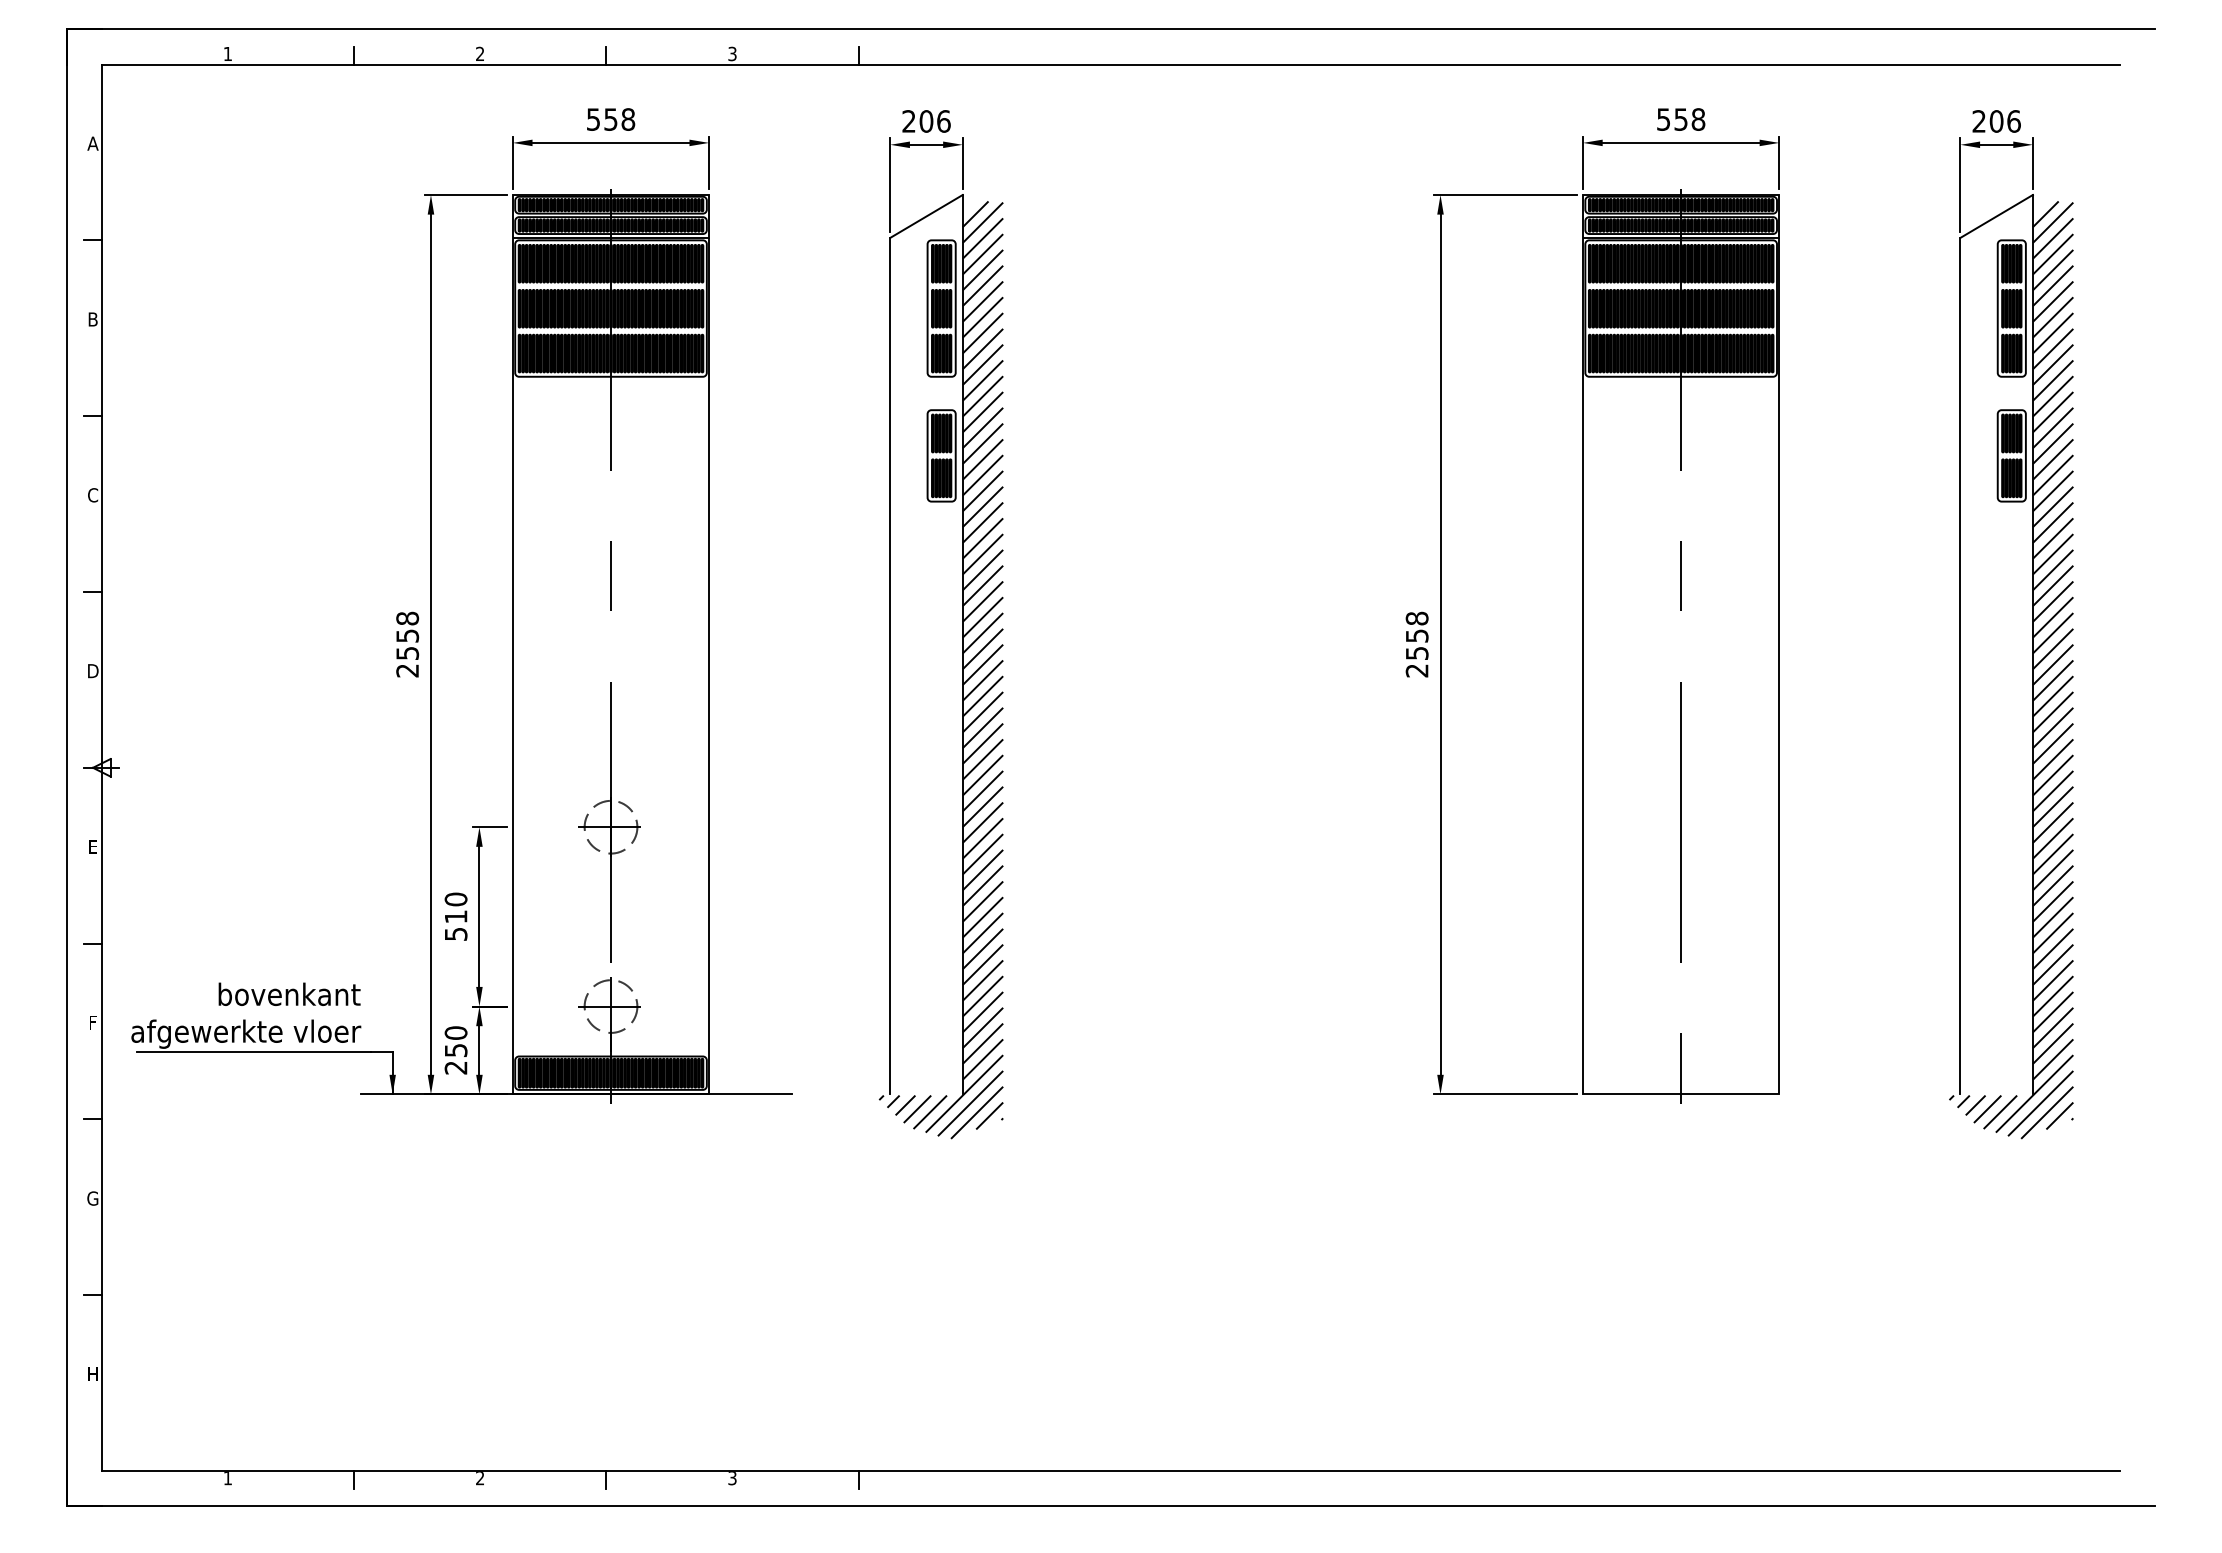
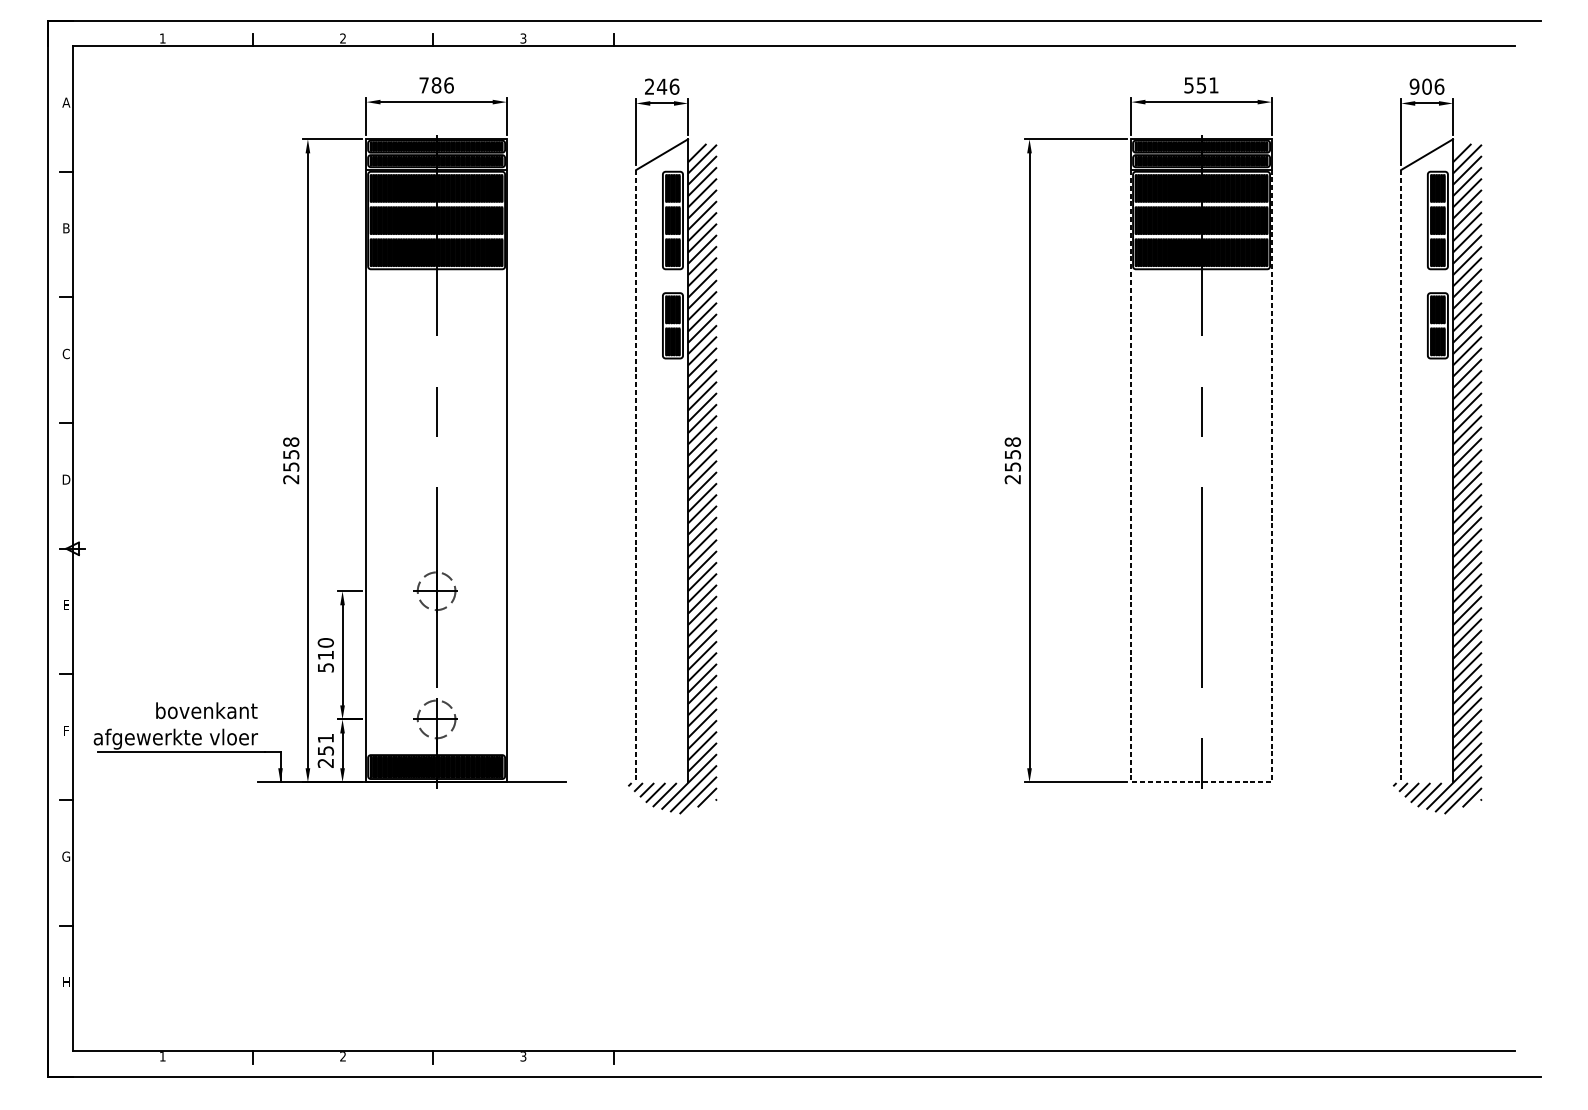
text: (611, 119) -> (436, 85), 558 -> 786
text: (1698, 119) -> (1213, 85), 558 -> 551
text: (926, 121) -> (662, 86), 206 -> 246
text: (1978, 121) -> (1414, 86), 206 -> 906
line: (890, 666) -> (636, 476), solid -> dashed
line: (1960, 666) -> (1401, 476), solid -> dashed
text: (455, 1032) -> (325, 737), 250 -> 251
line: (1681, 1094) -> (1201, 782), solid -> dashed

